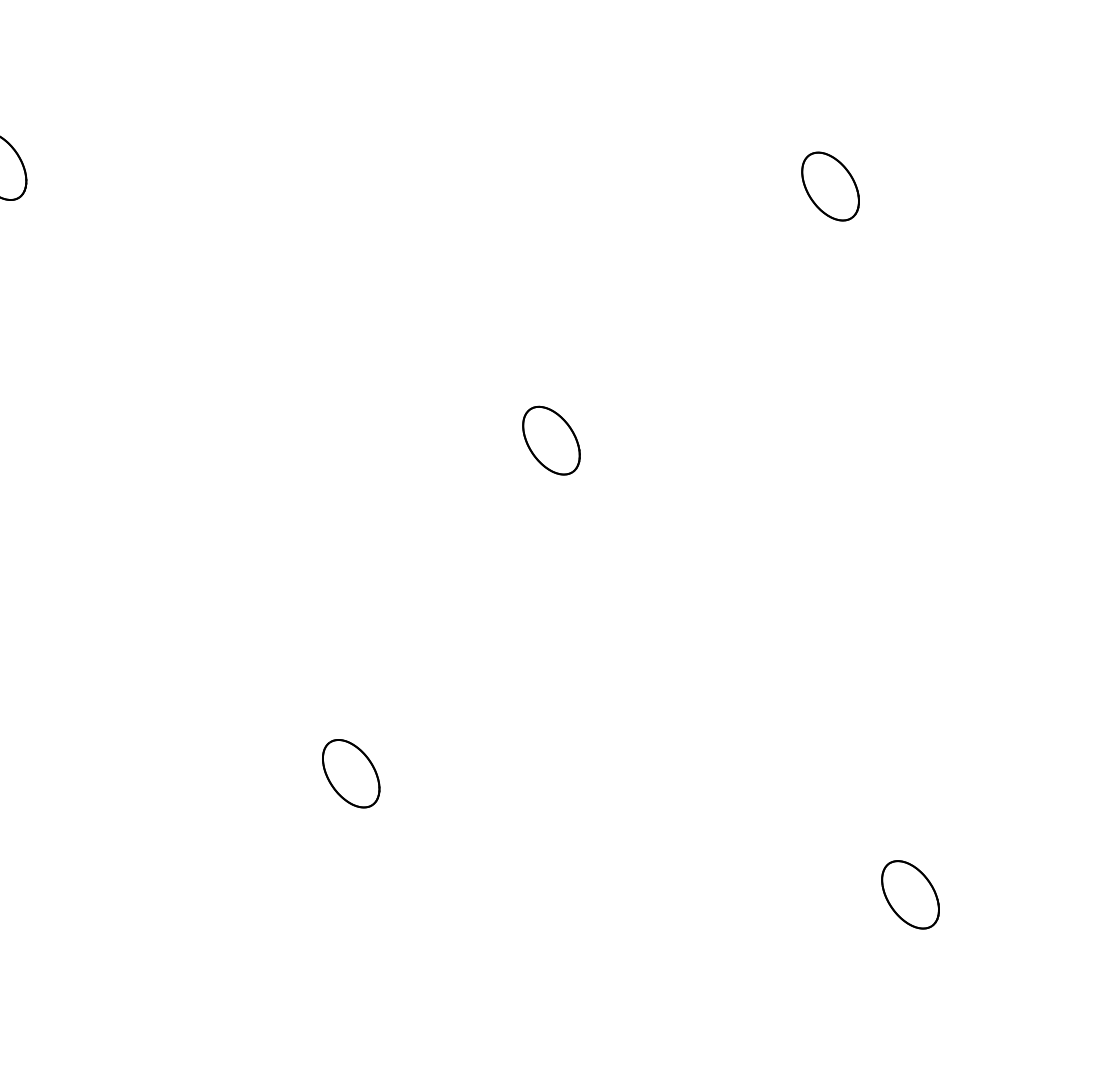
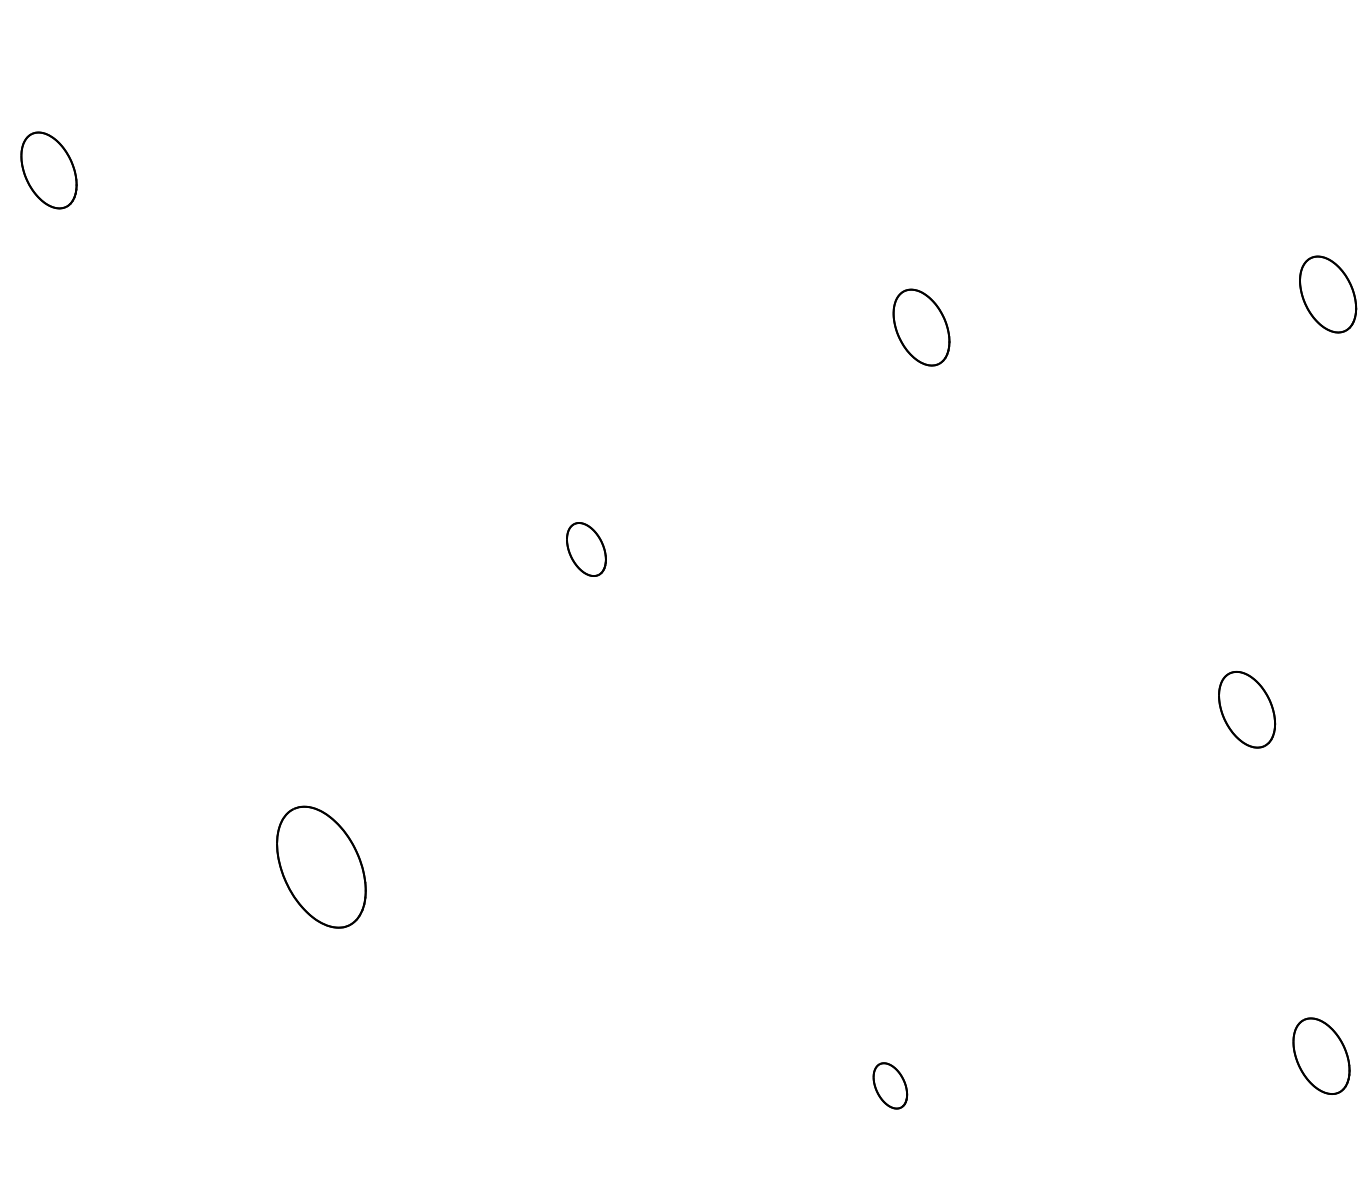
part: (551, 440) -> (586, 549), size x0.7
part: (351, 773) -> (321, 867), size x1.6
part: (910, 894) -> (890, 1085), size x0.6

